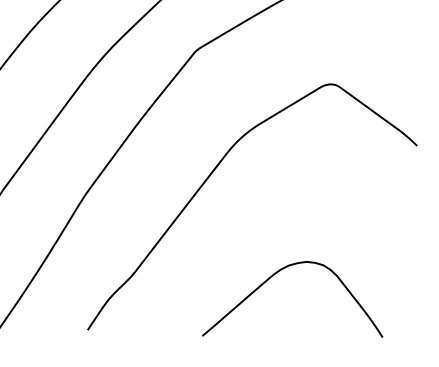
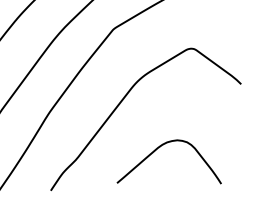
curve: (277, 274) -> (160, 147), moved

